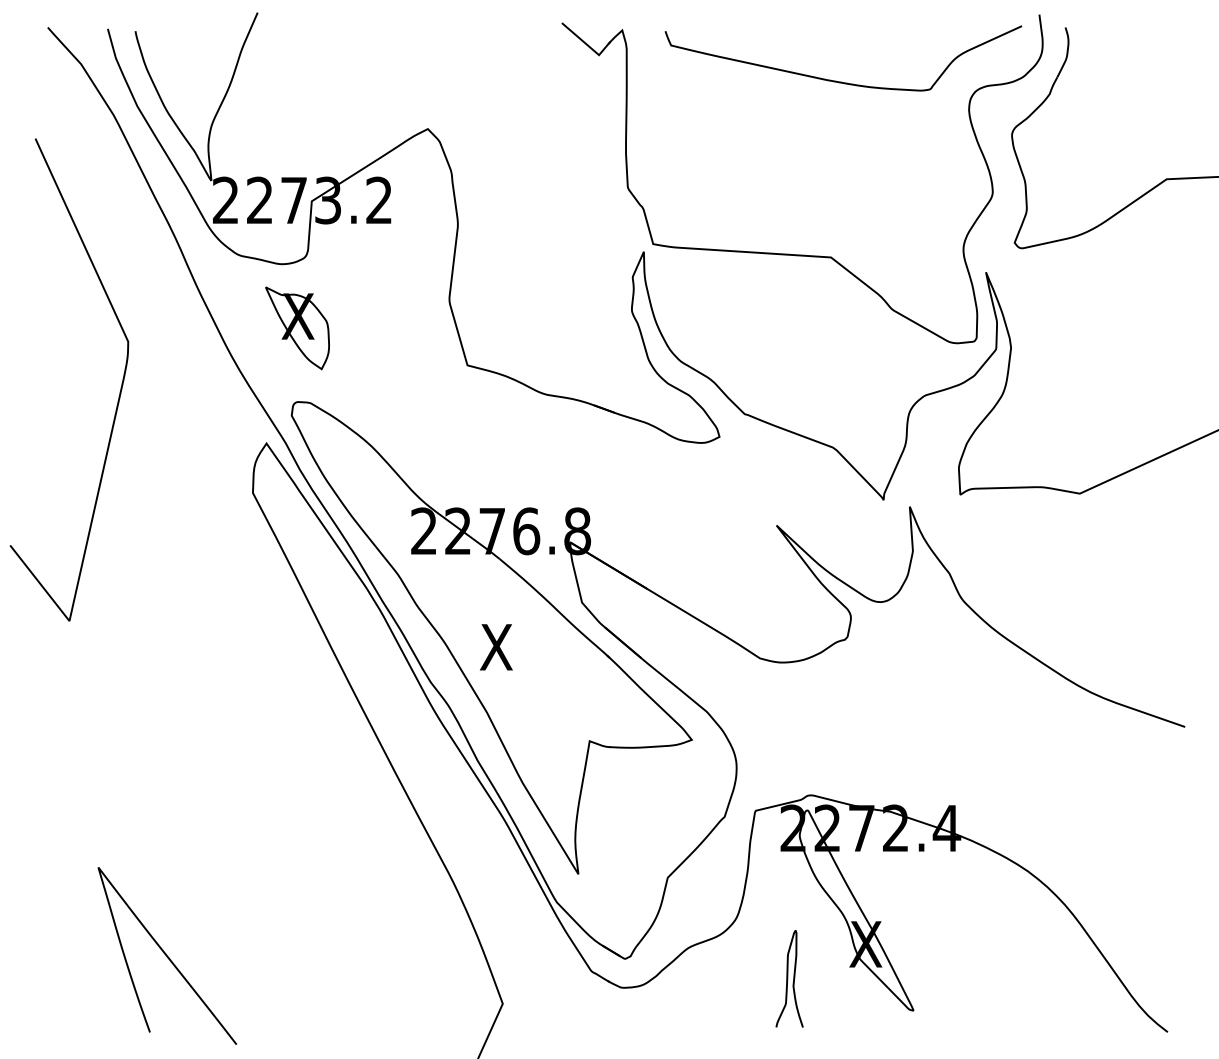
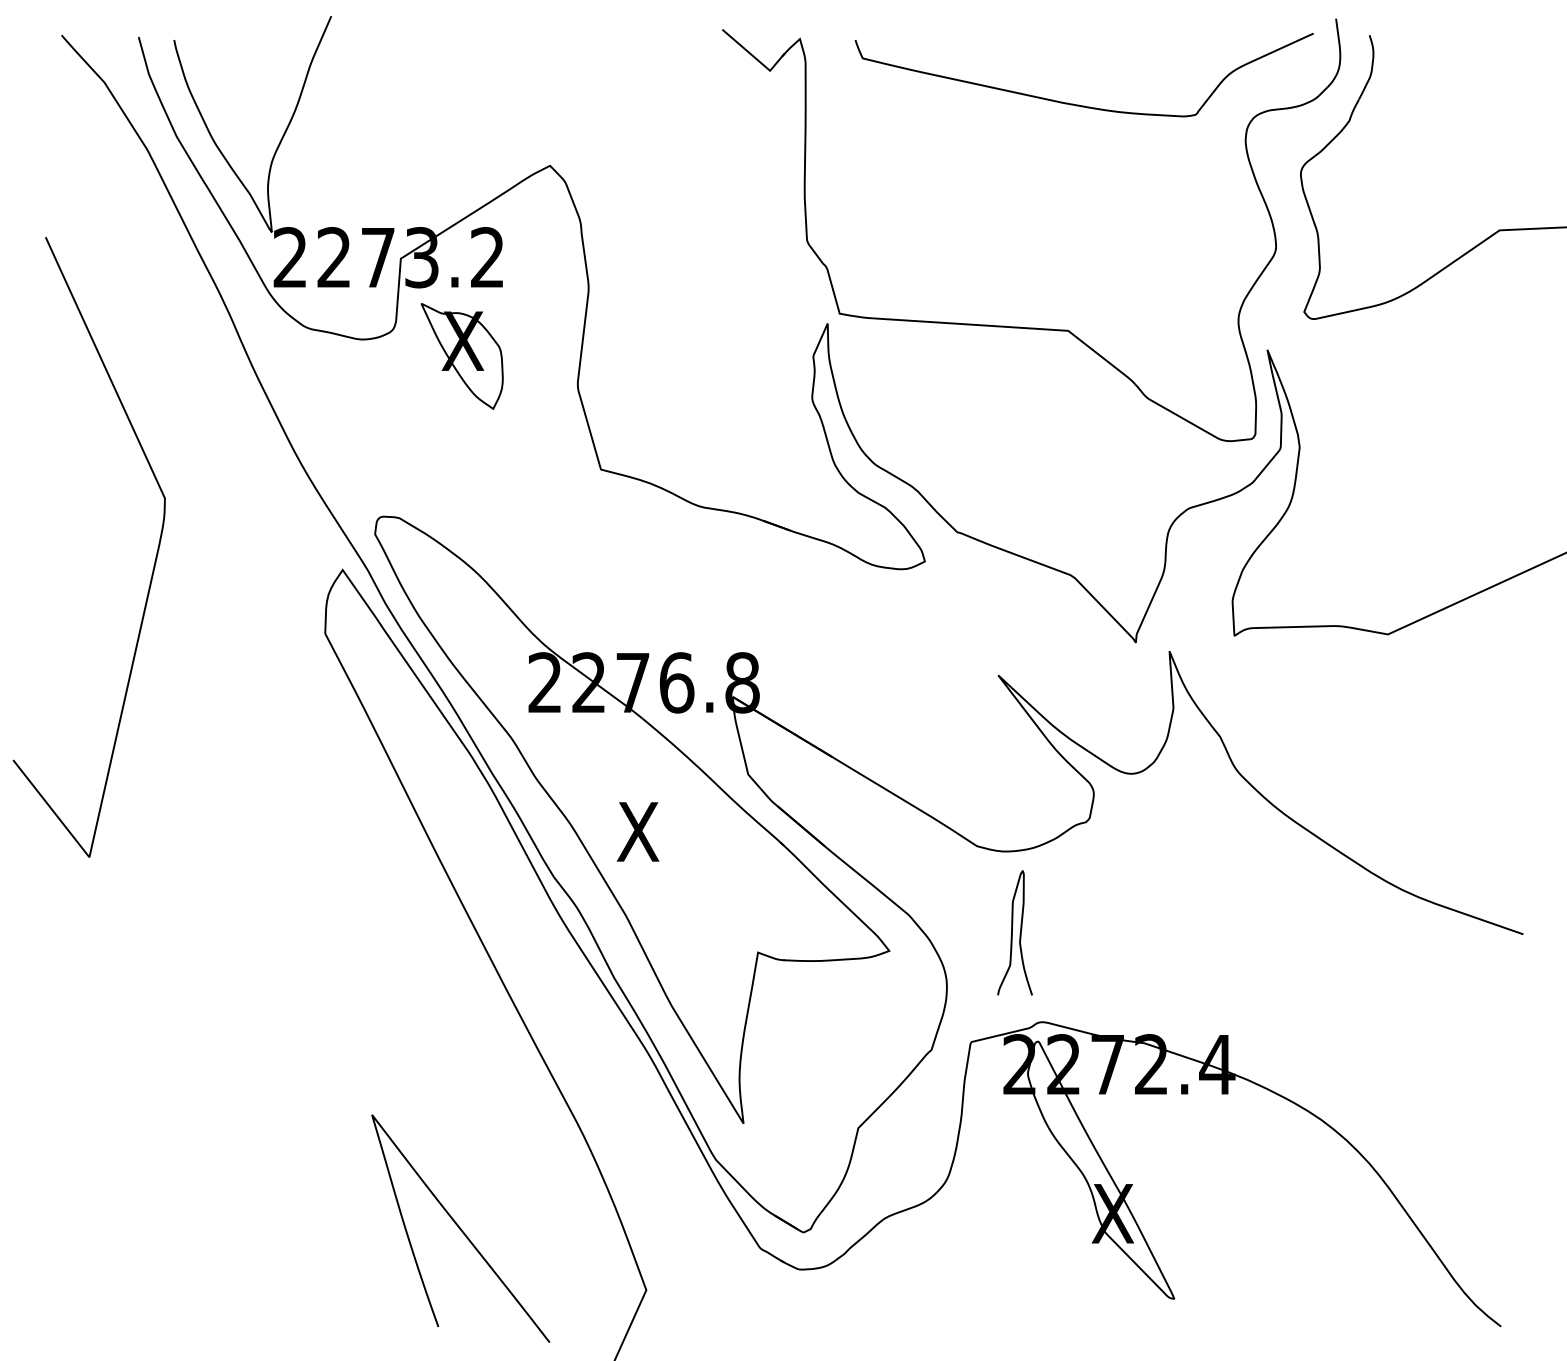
part: (297, 328) -> (462, 356), moved
curve: (120, 387) -> (154, 557), moved
curve: (166, 955) -> (459, 1228), moved
curve: (788, 978) -> (1013, 932), moved

